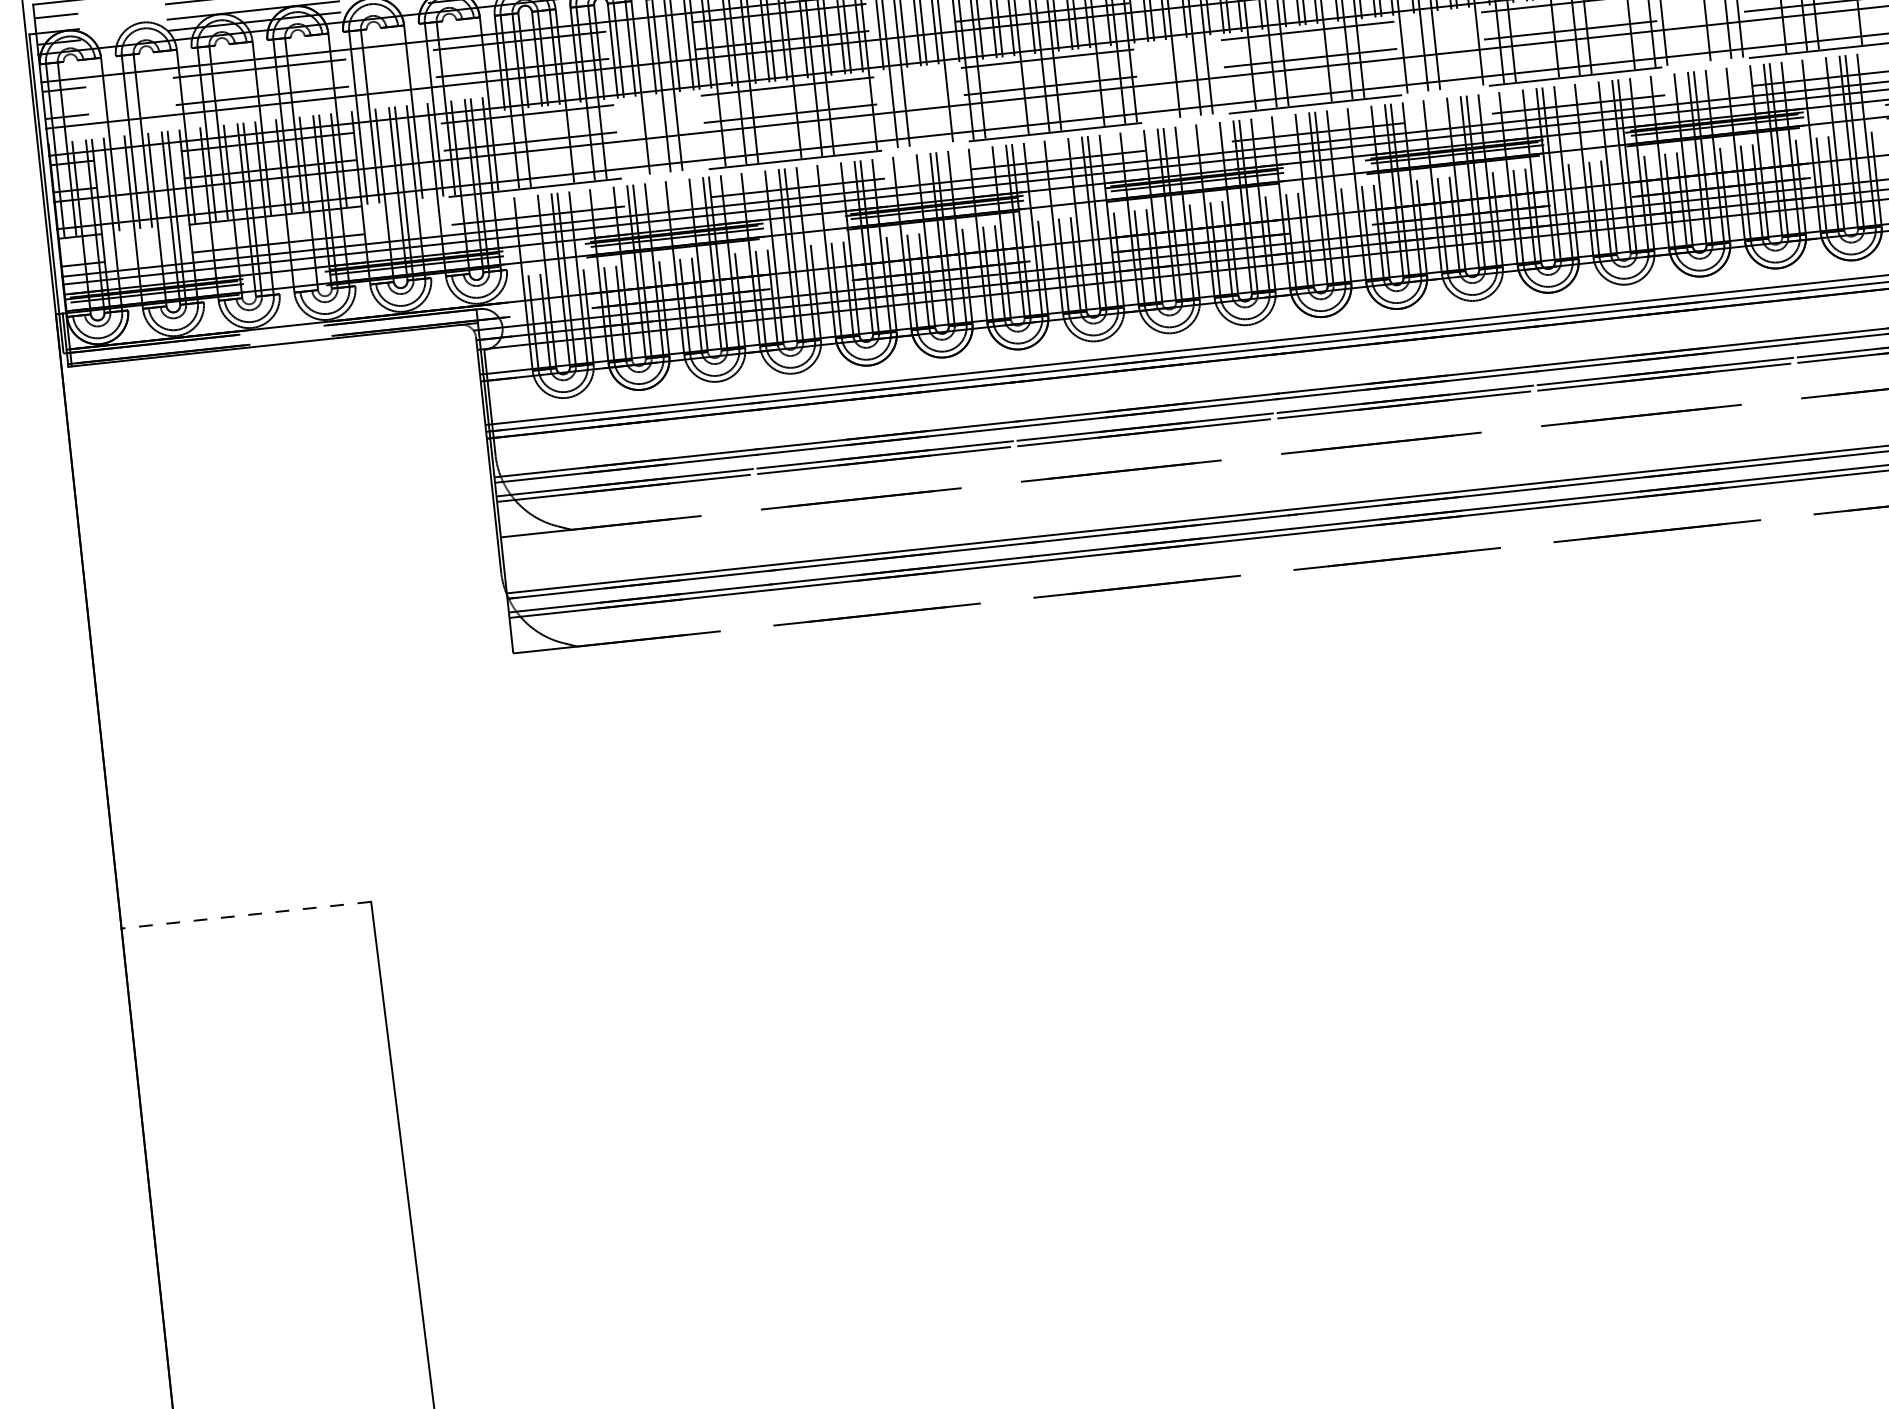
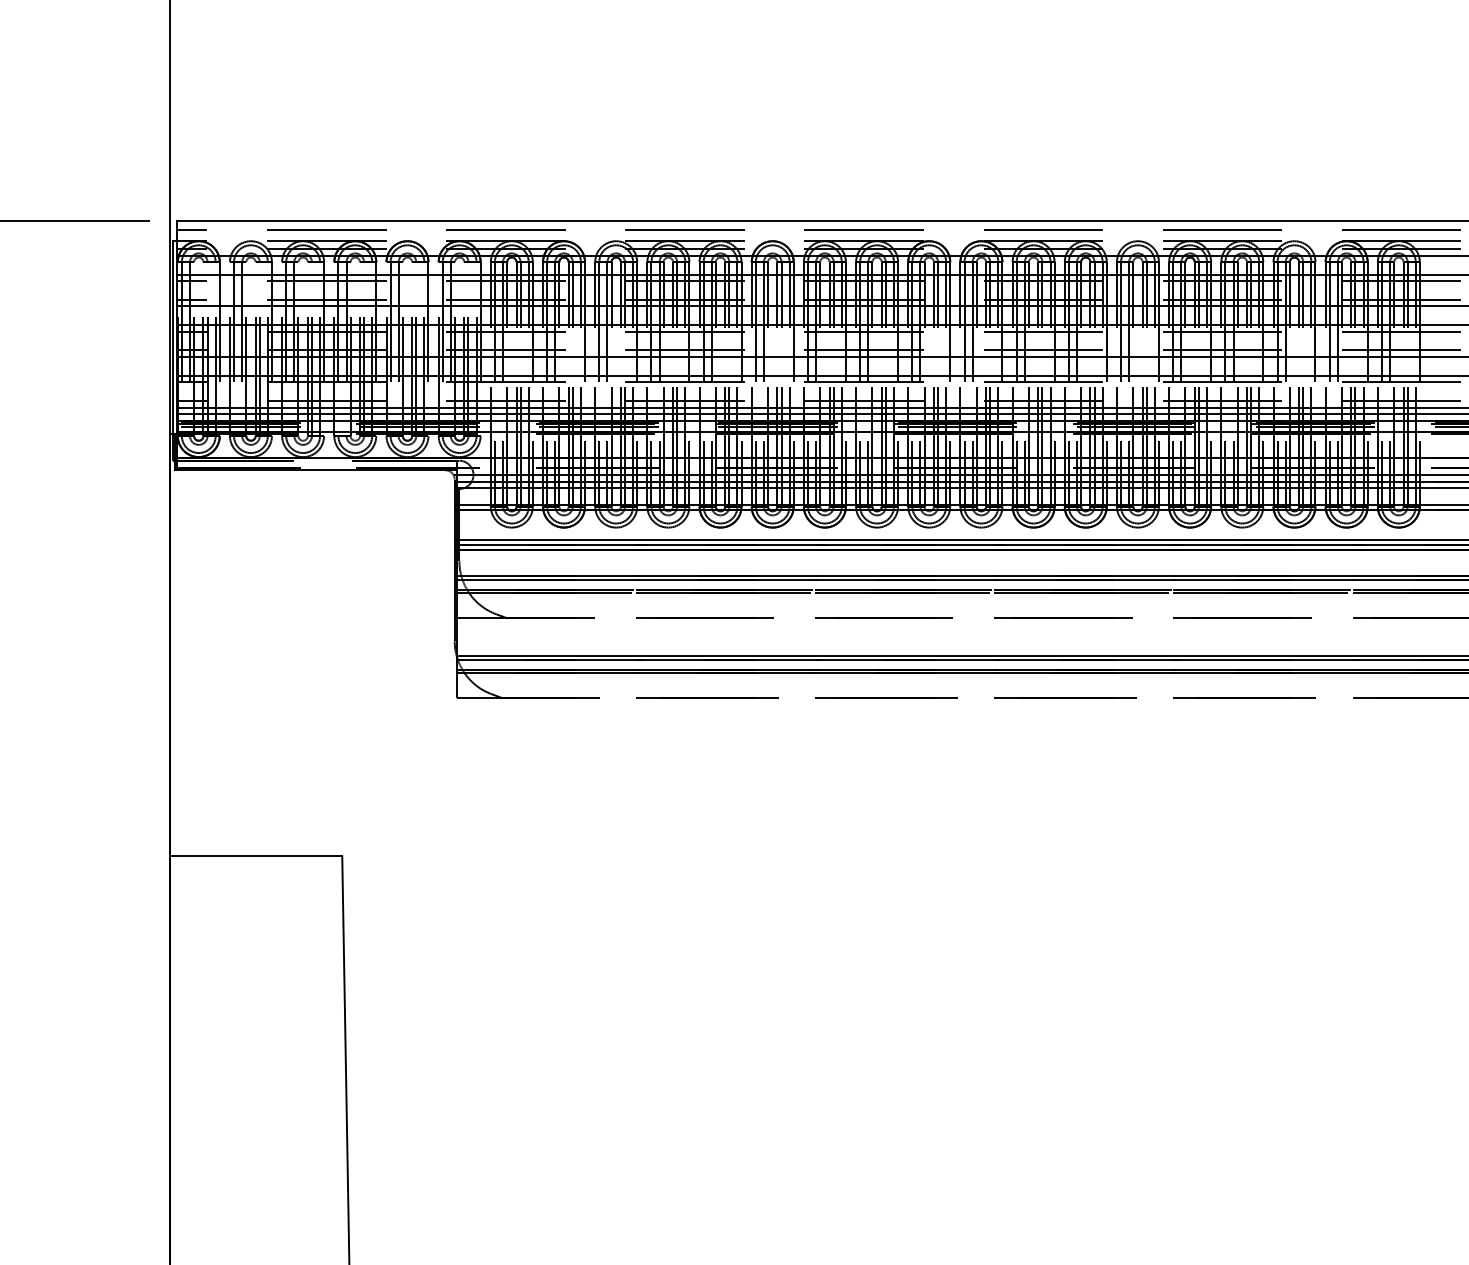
line: (246, 915) -> (256, 856), dashed -> solid

